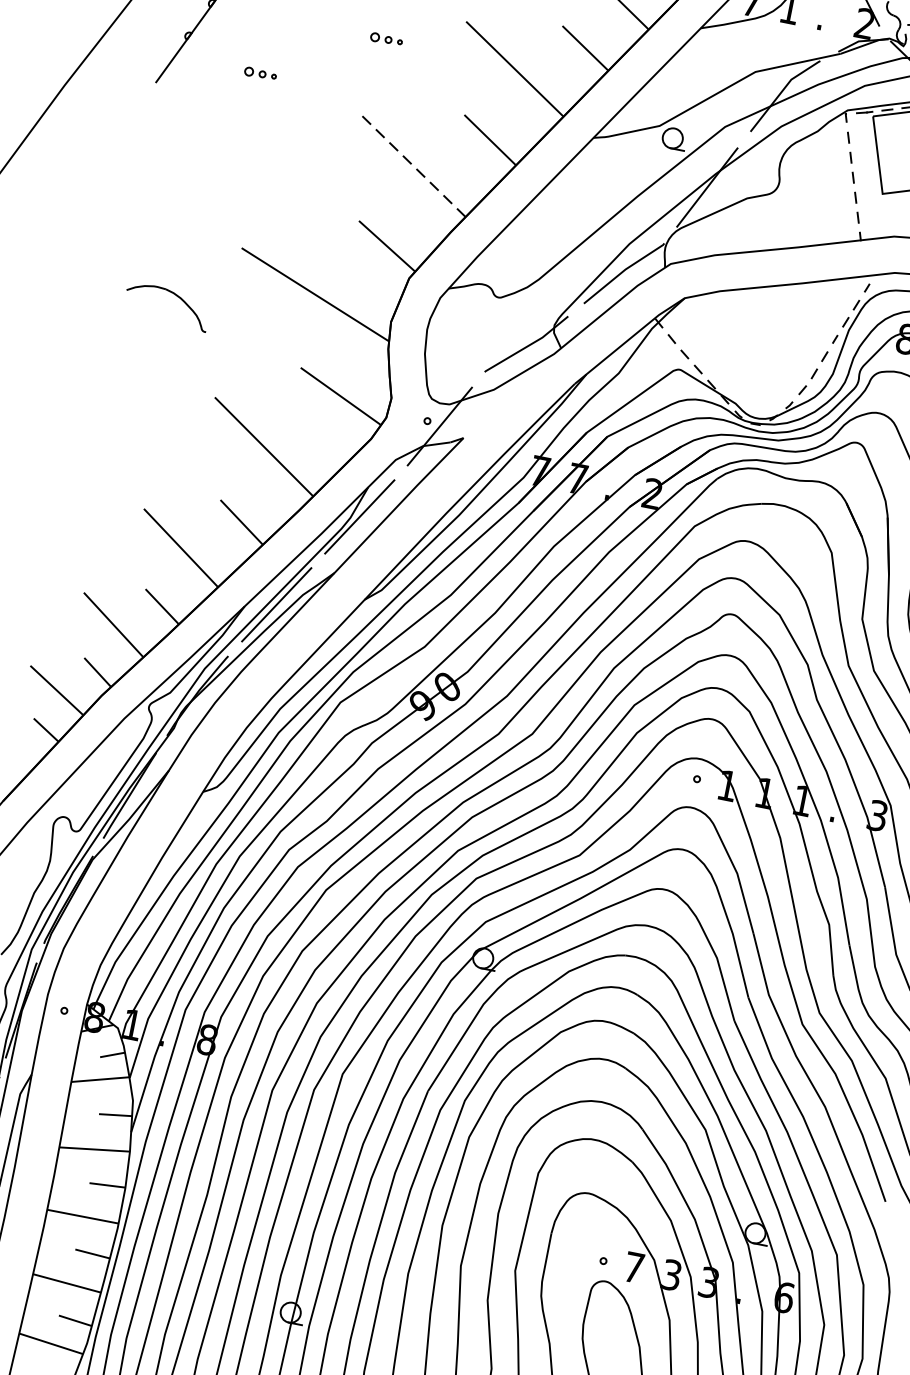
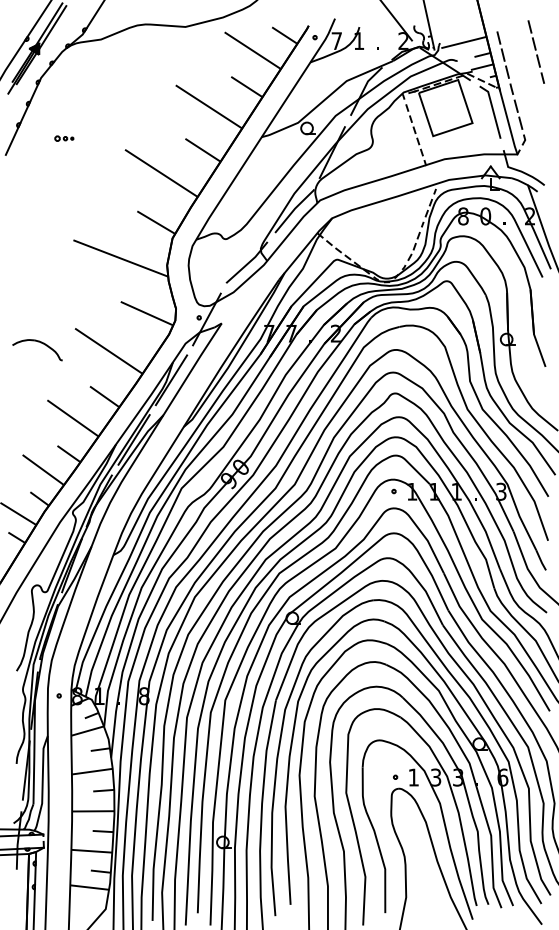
part: (386, 39) -> (132, 104), removed
line: (412, 165) -> (161, 173), dashed -> solid
part: (174, 296) -> (40, 343), moved
text: (633, 1267) -> (413, 777), 7 -> 1

